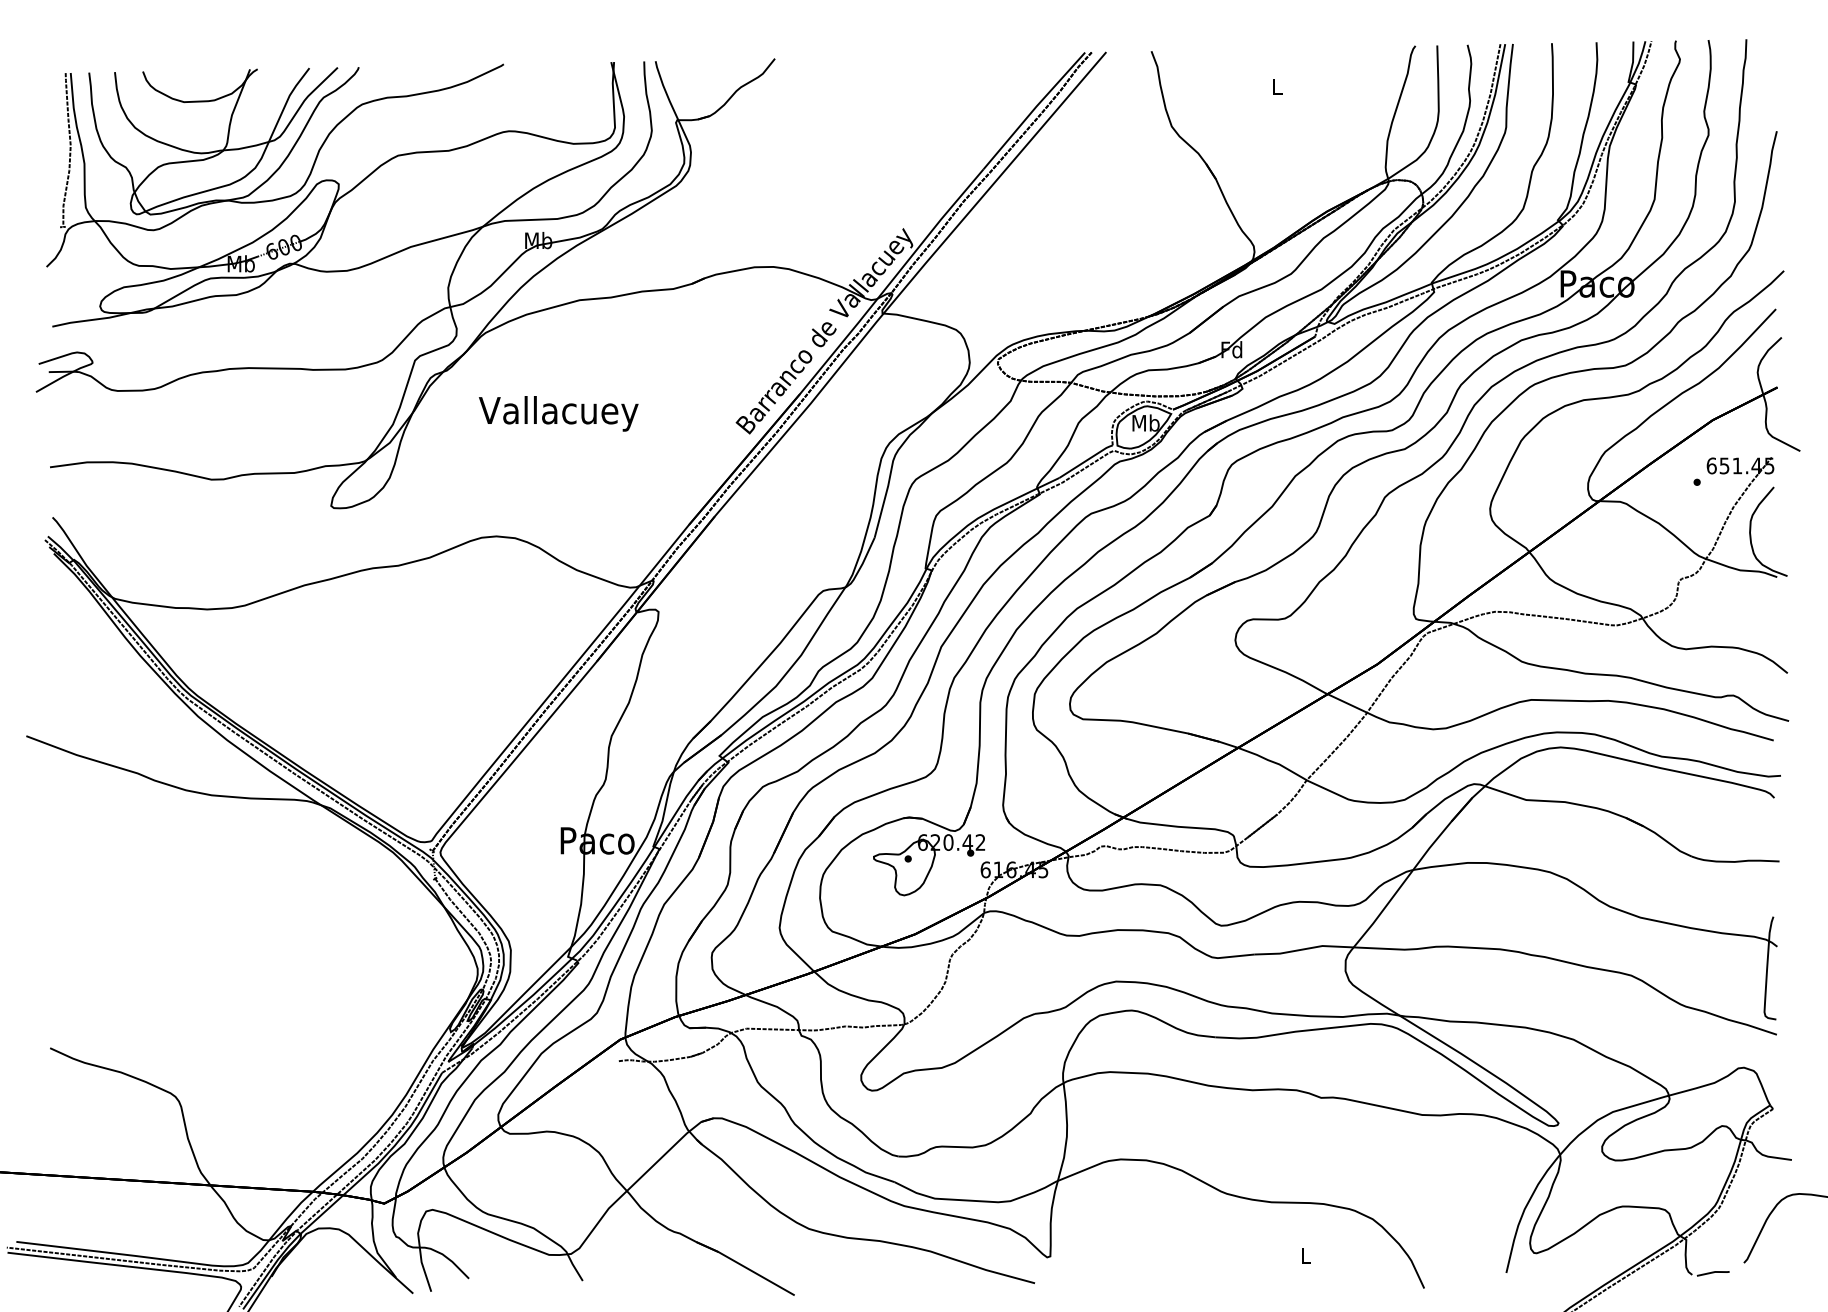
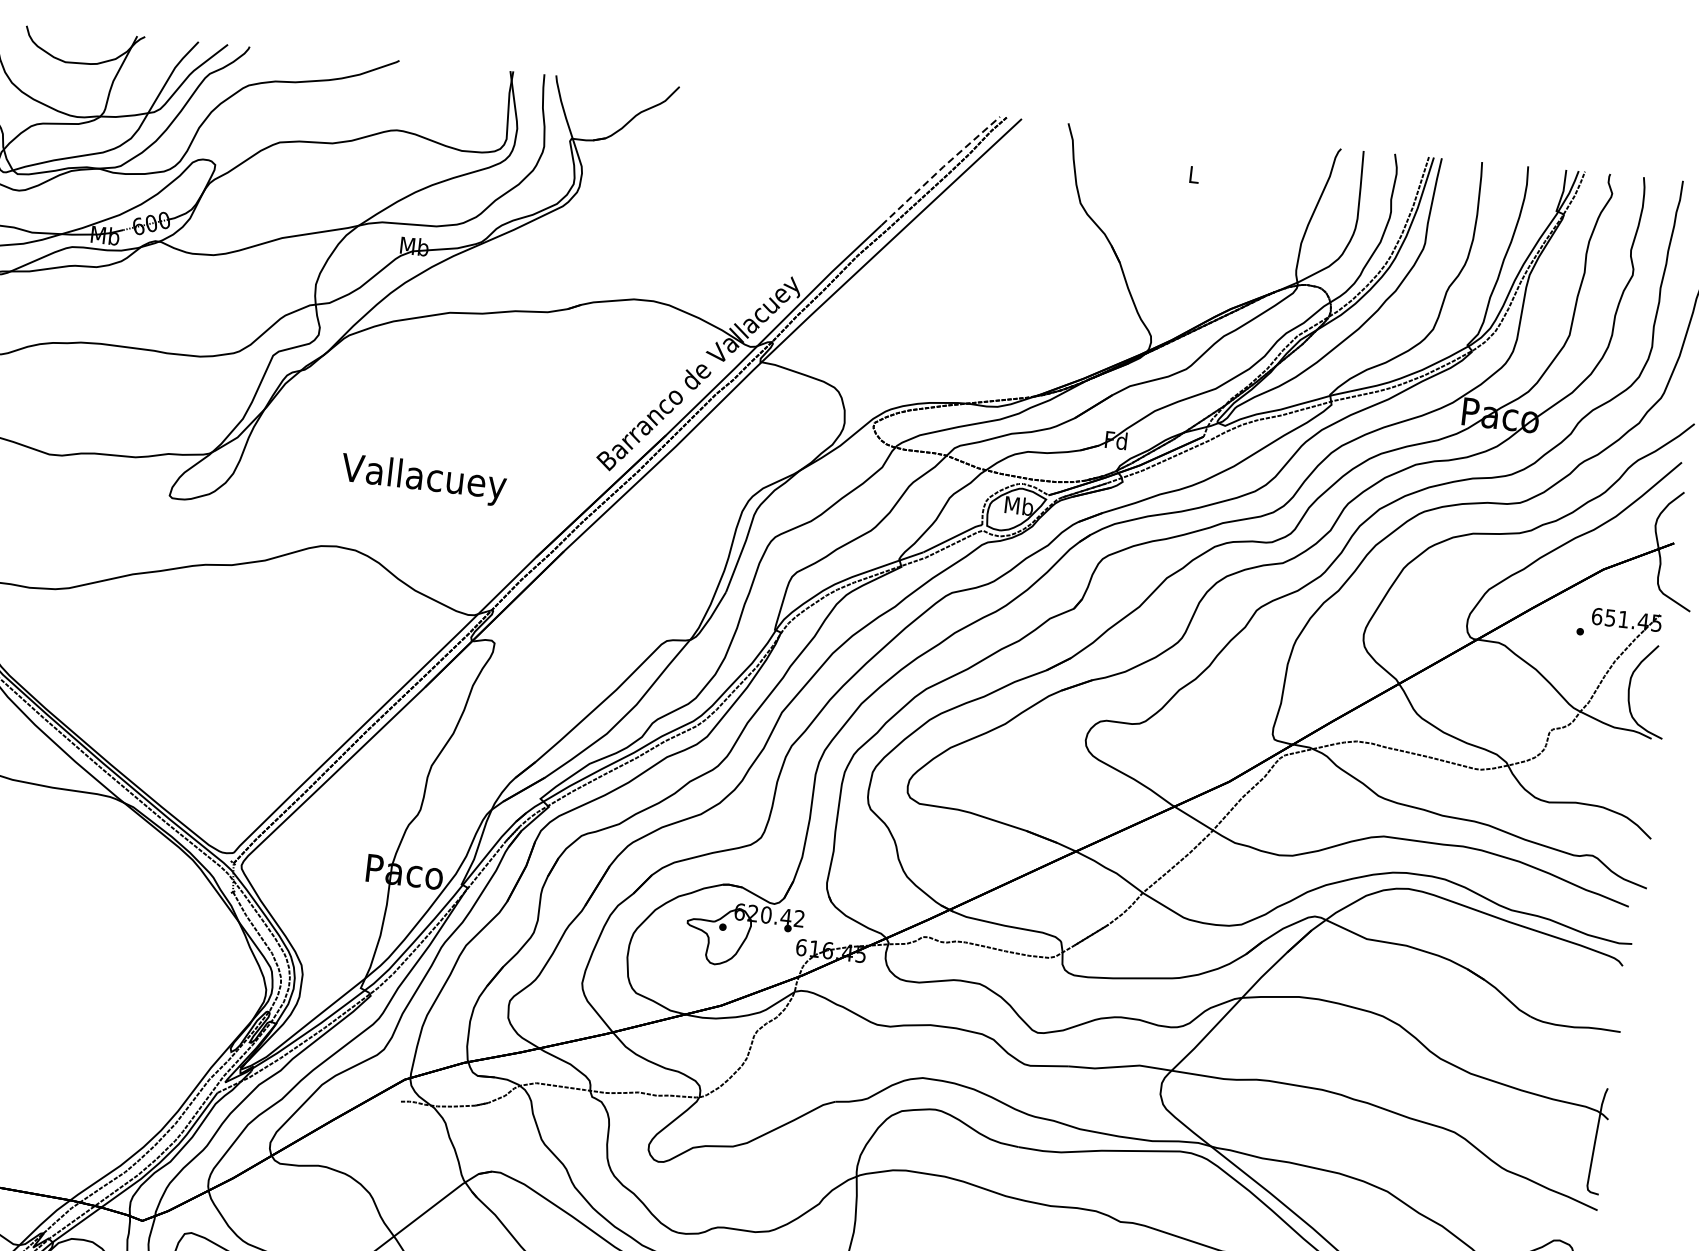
line: (1033, 109) -> (940, 169), solid -> dashed
text: (558, 413) -> (423, 479), moved

